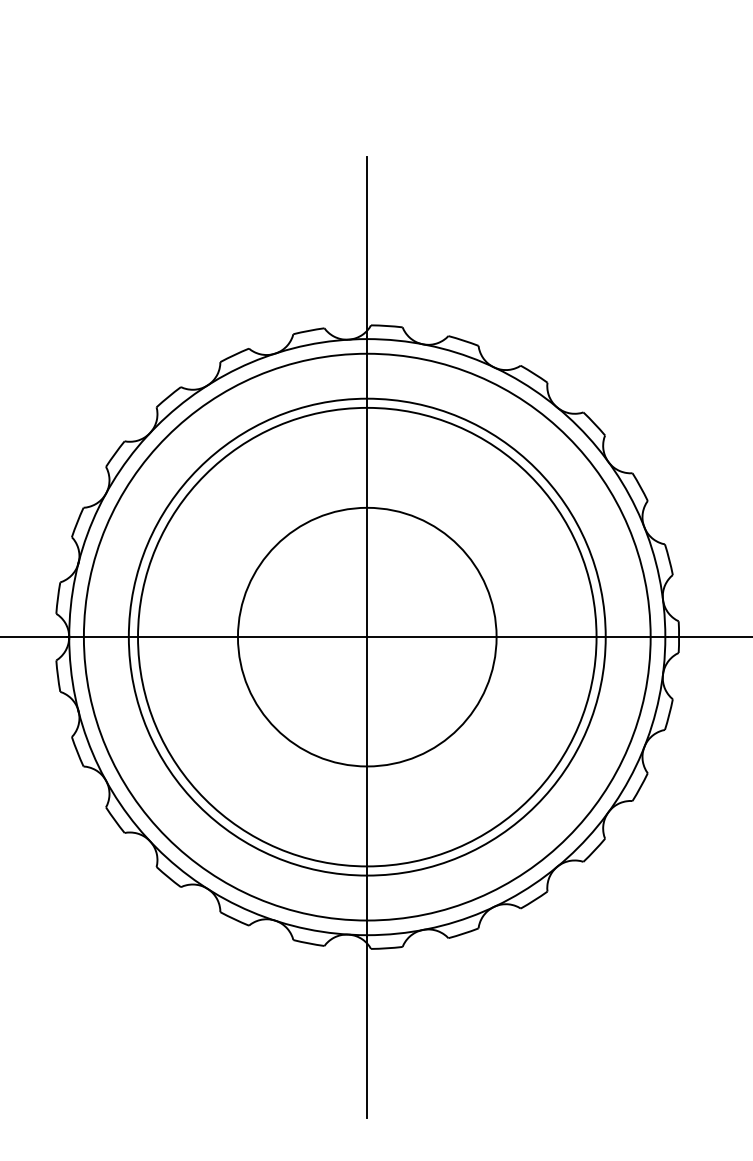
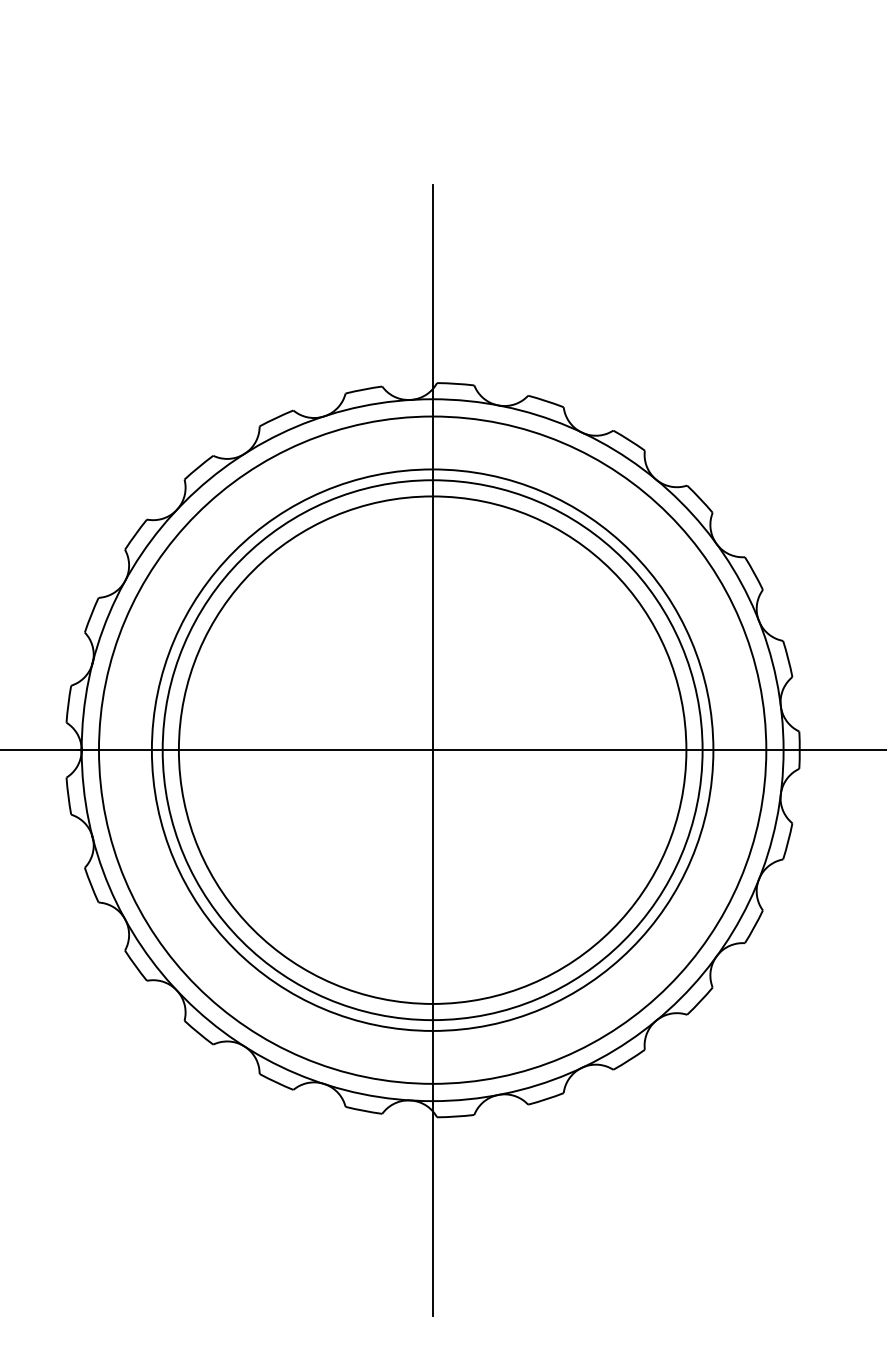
circle: (367, 636) -> (432, 749), size x1.67

